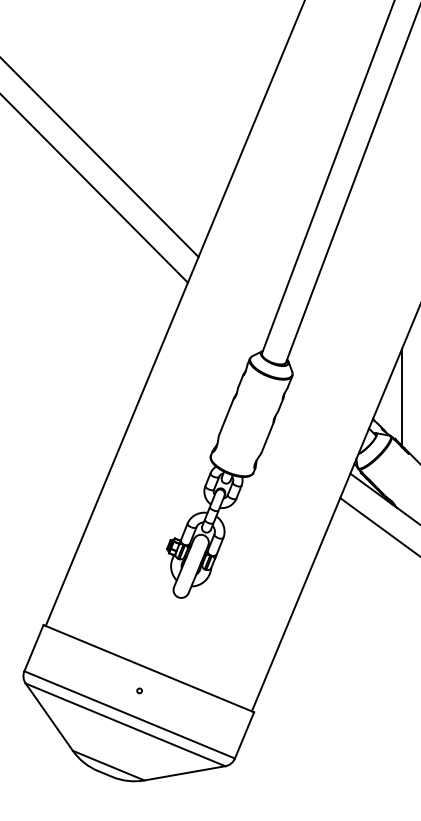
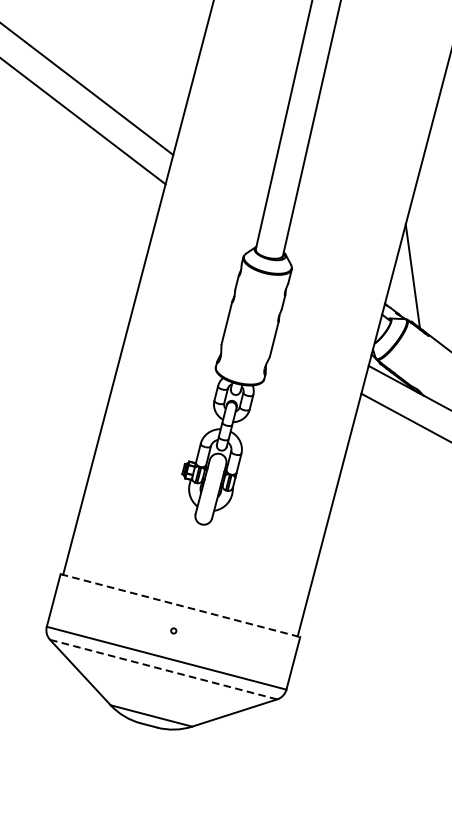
line: (148, 668) -> (180, 605), solid -> dashed
line: (126, 725) -> (164, 670), solid -> dashed

